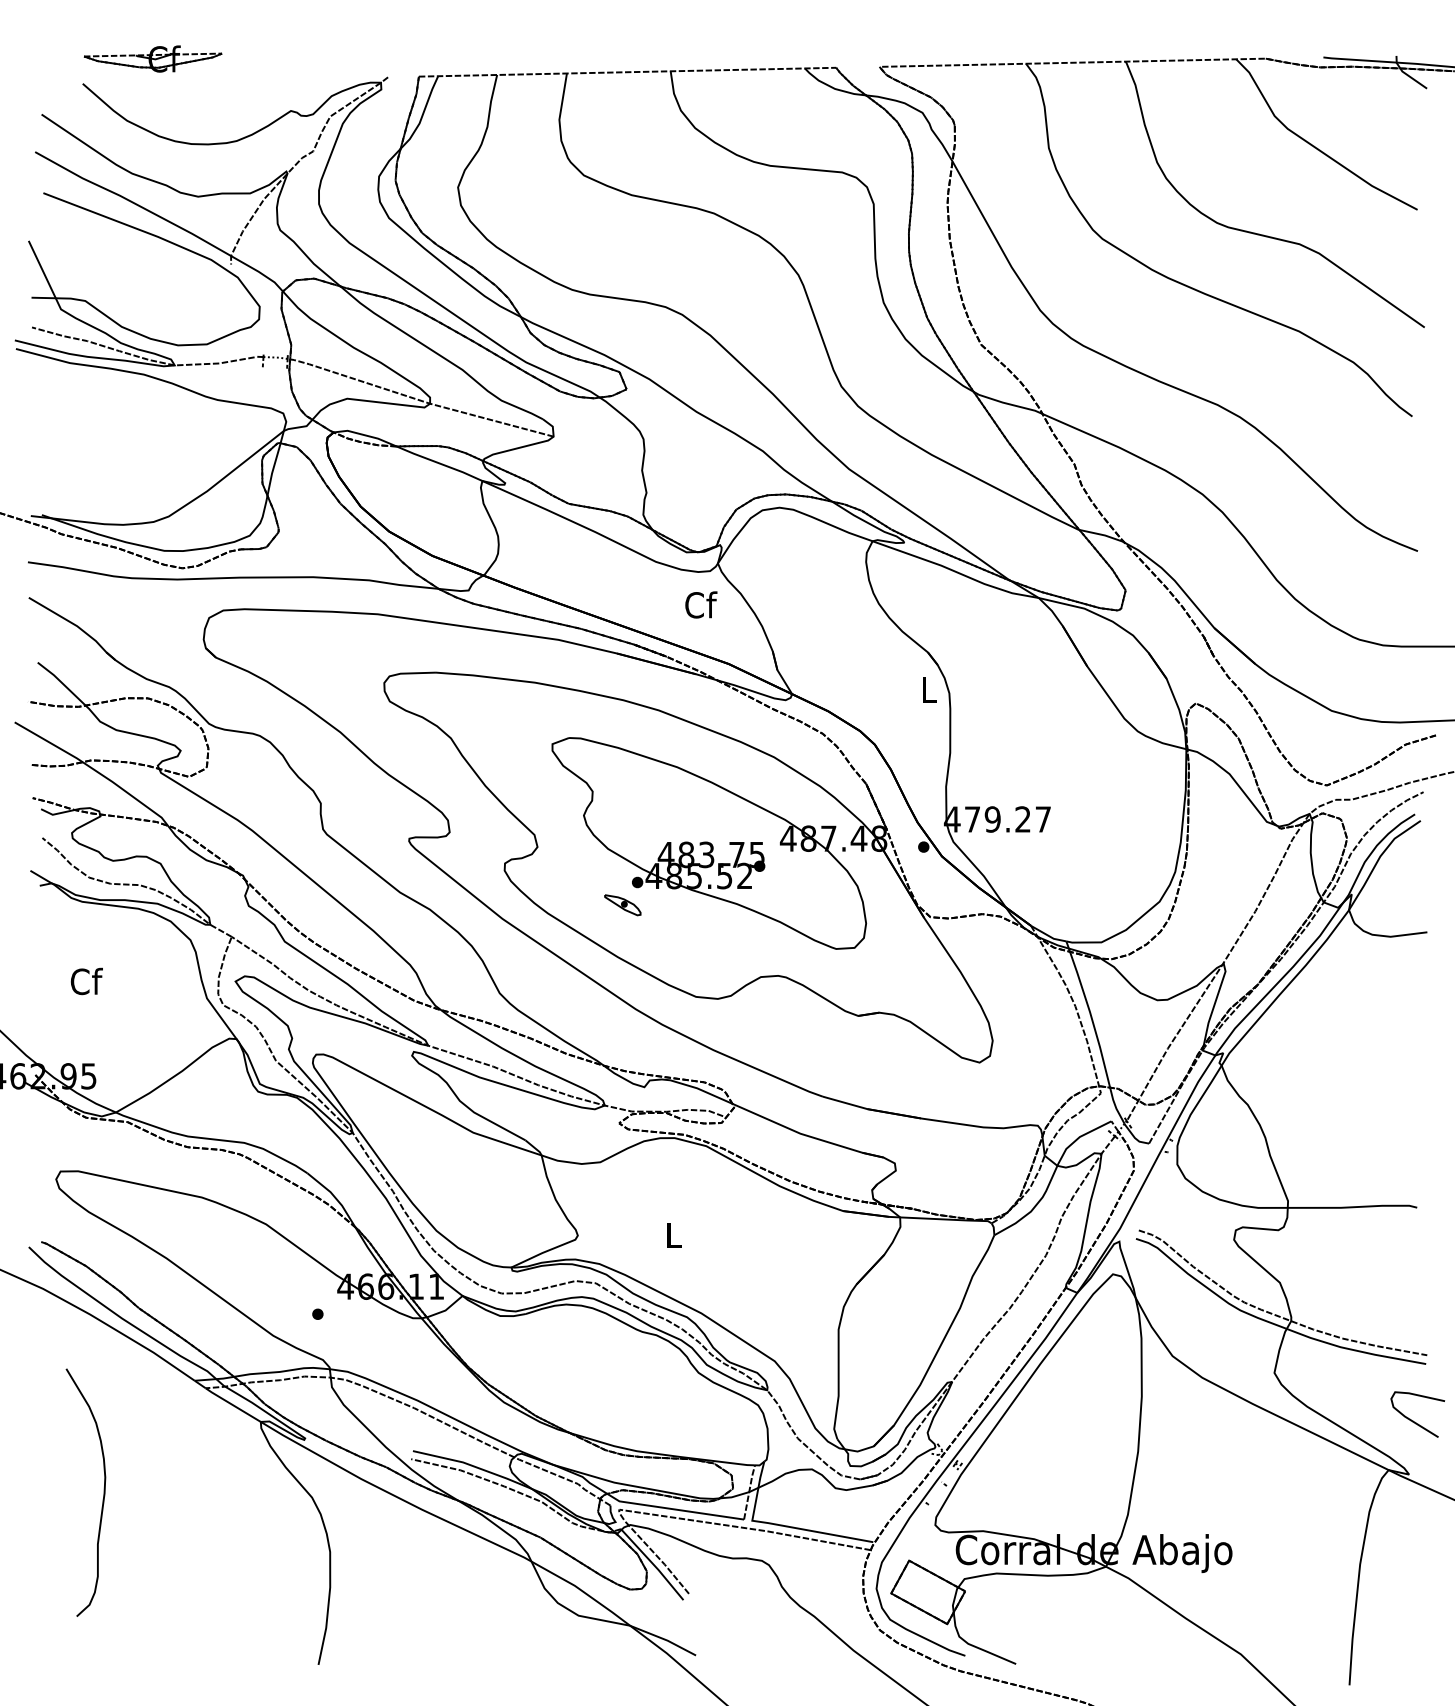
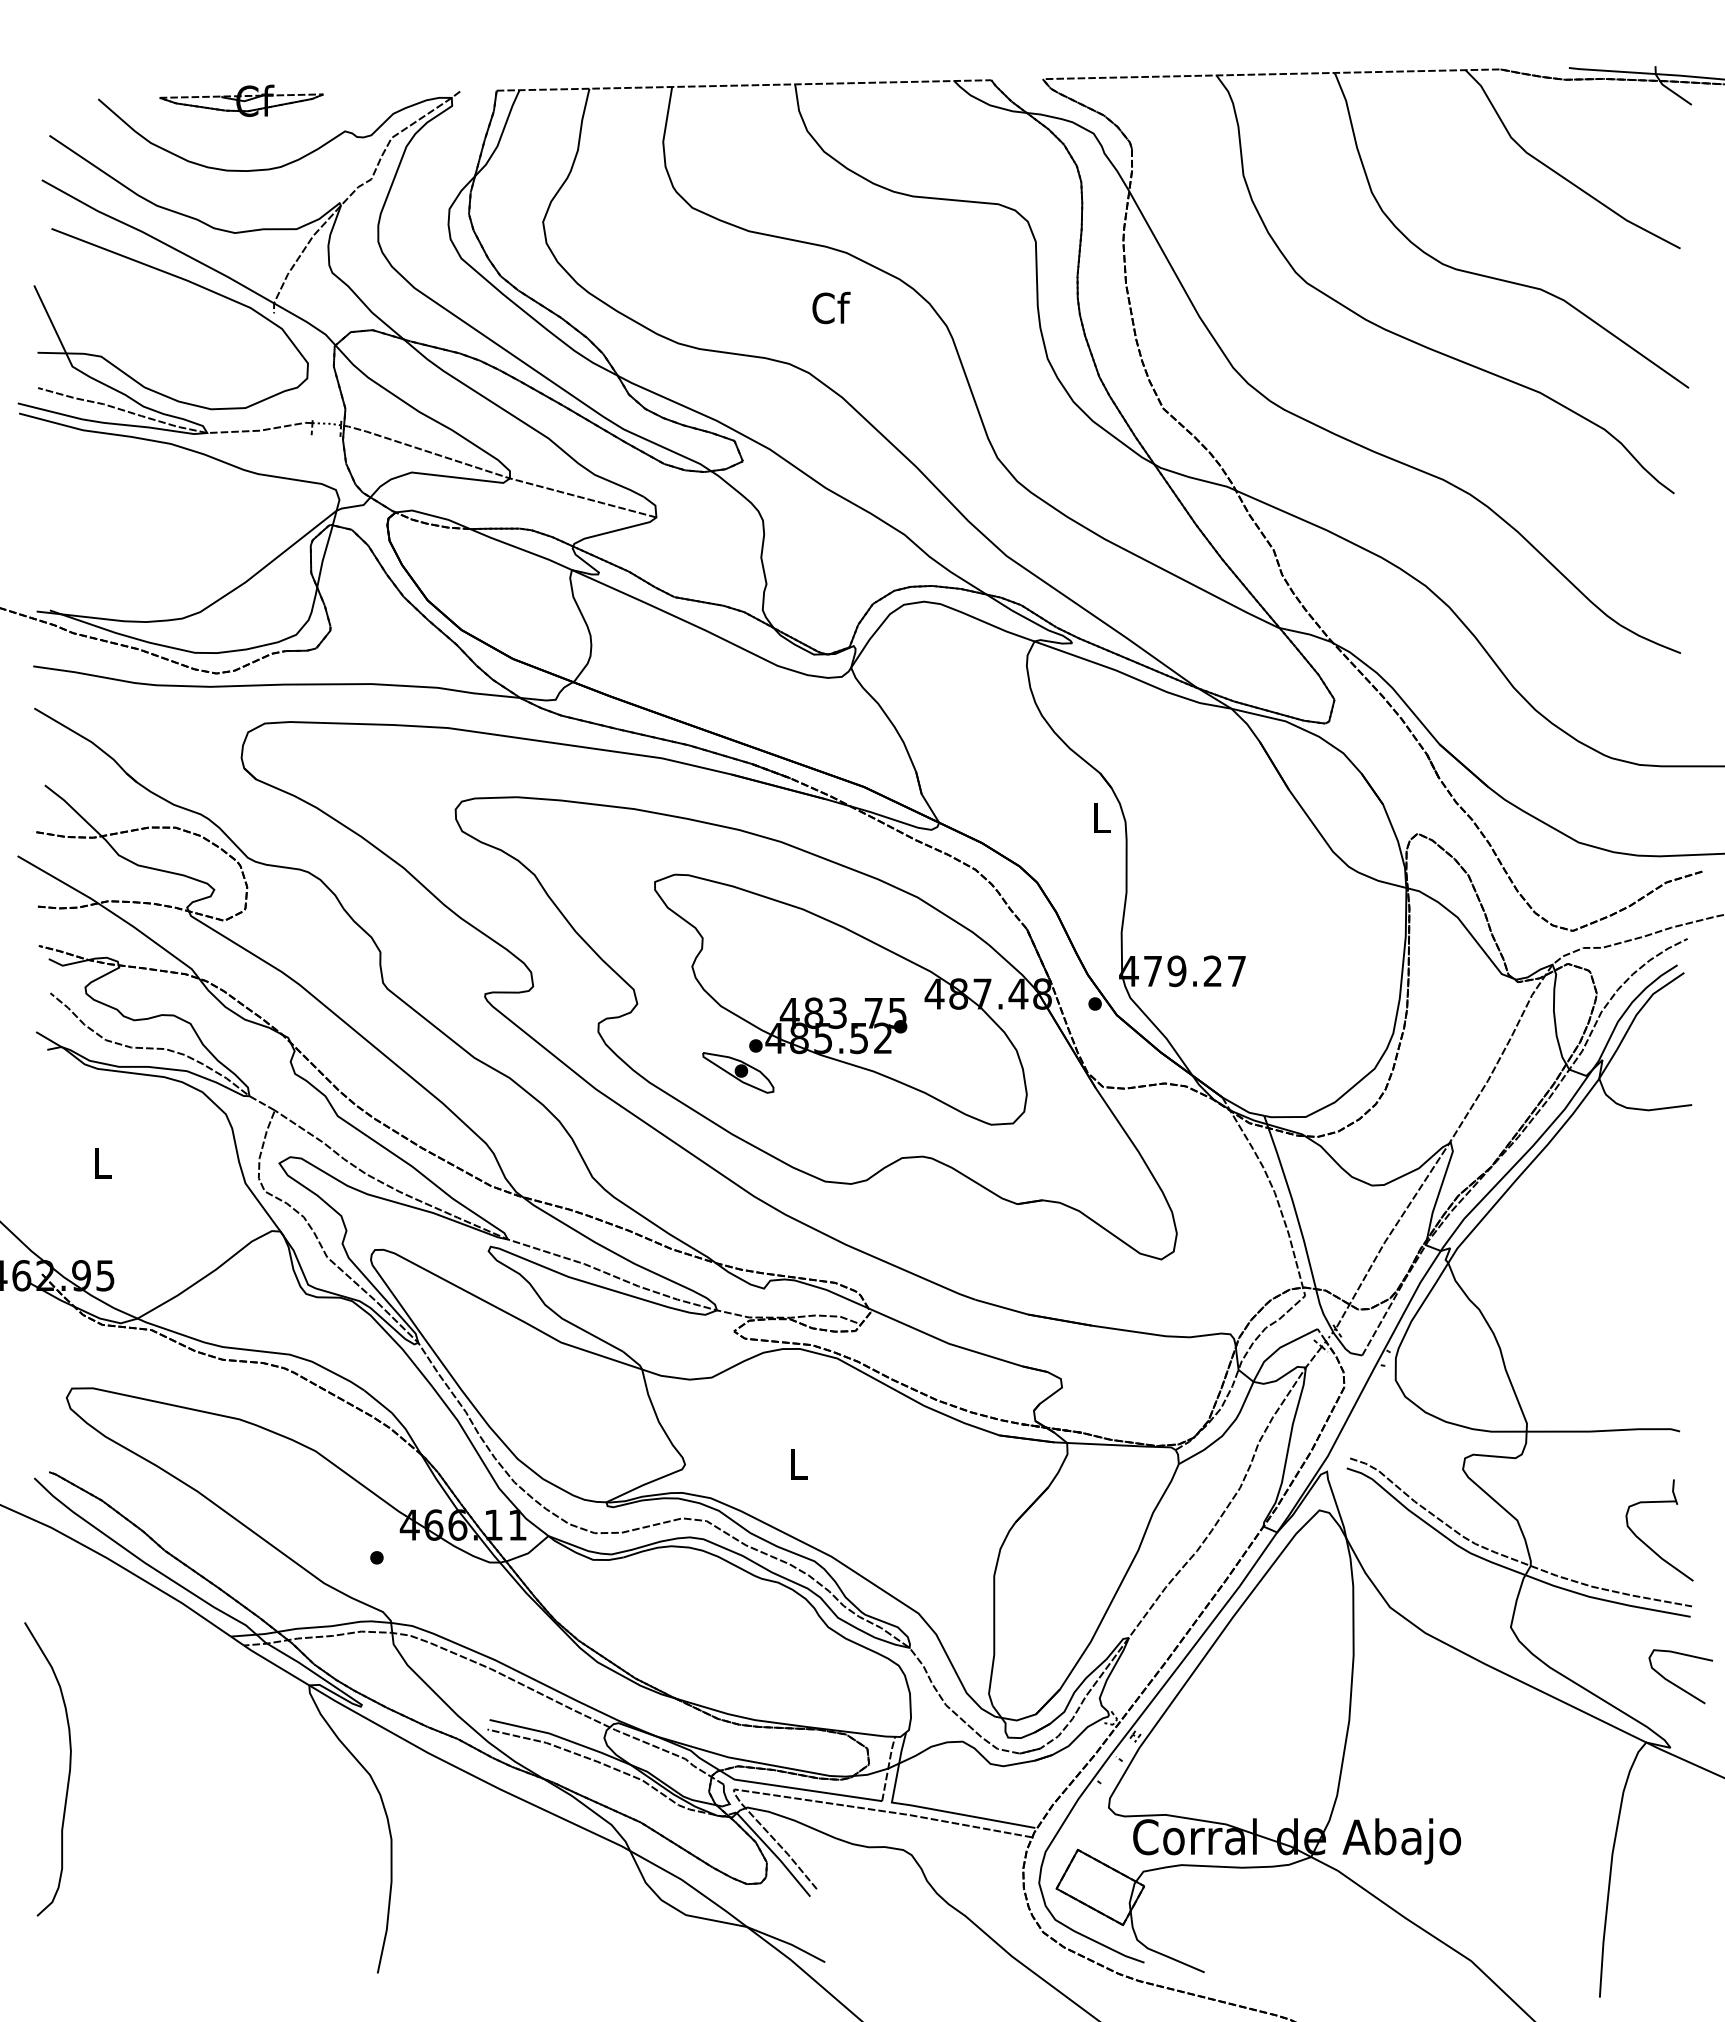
part: (153, 58) -> (241, 100), moved
text: (701, 604) -> (831, 307), moved
part: (622, 904) -> (738, 1072), size x1.67
text: (87, 981) -> (103, 1163), Cf -> L
part: (1388, 1302) -> (1646, 1543), added
curve: (103, 1495) -> (68, 1772), moved

